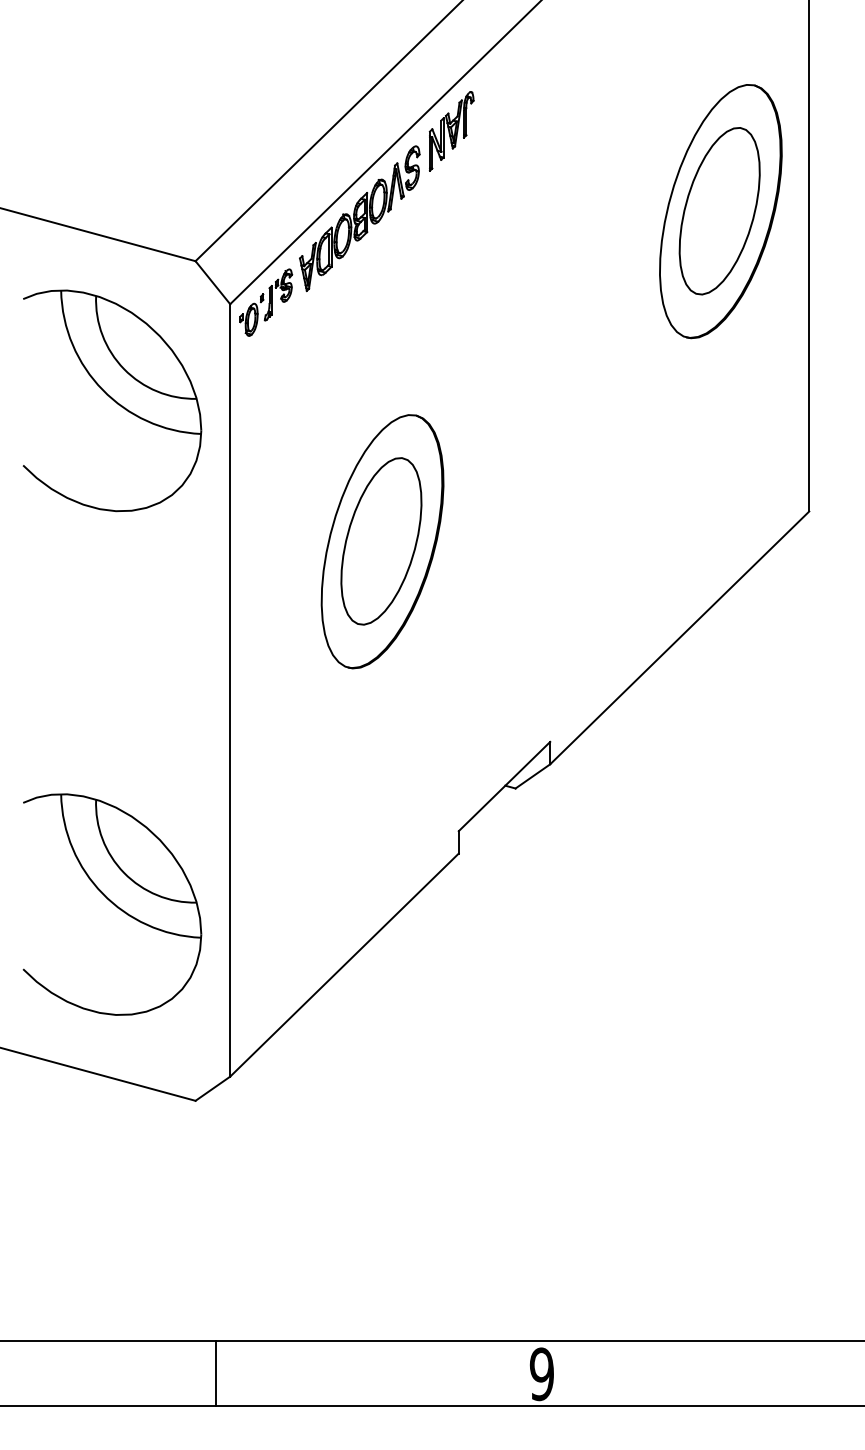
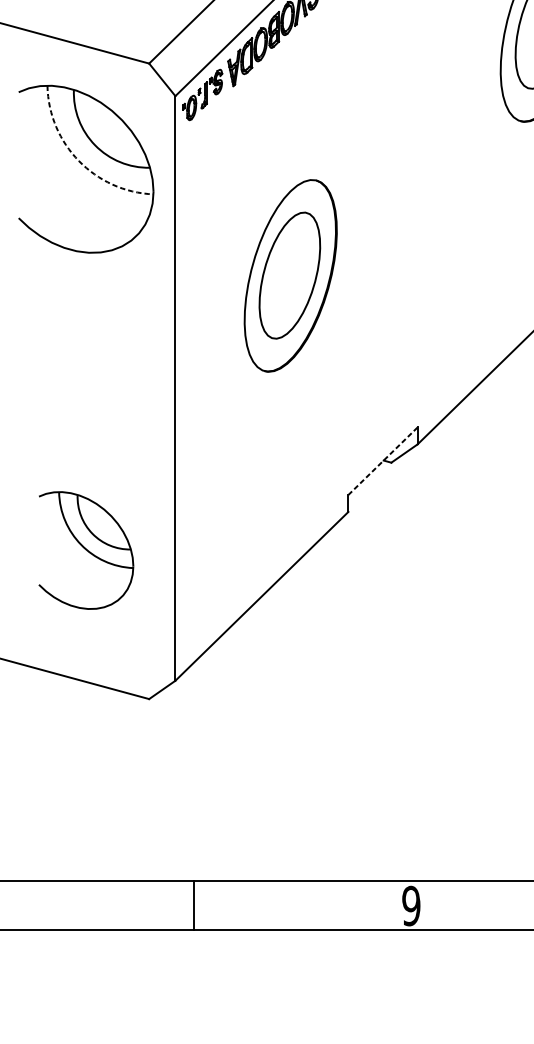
arc: (102, 389) -> (78, 160), solid -> dashed
line: (504, 786) -> (383, 461), solid -> dashed
part: (112, 904) -> (86, 550), size x0.7
line: (216, 1373) -> (193, 905), moved

